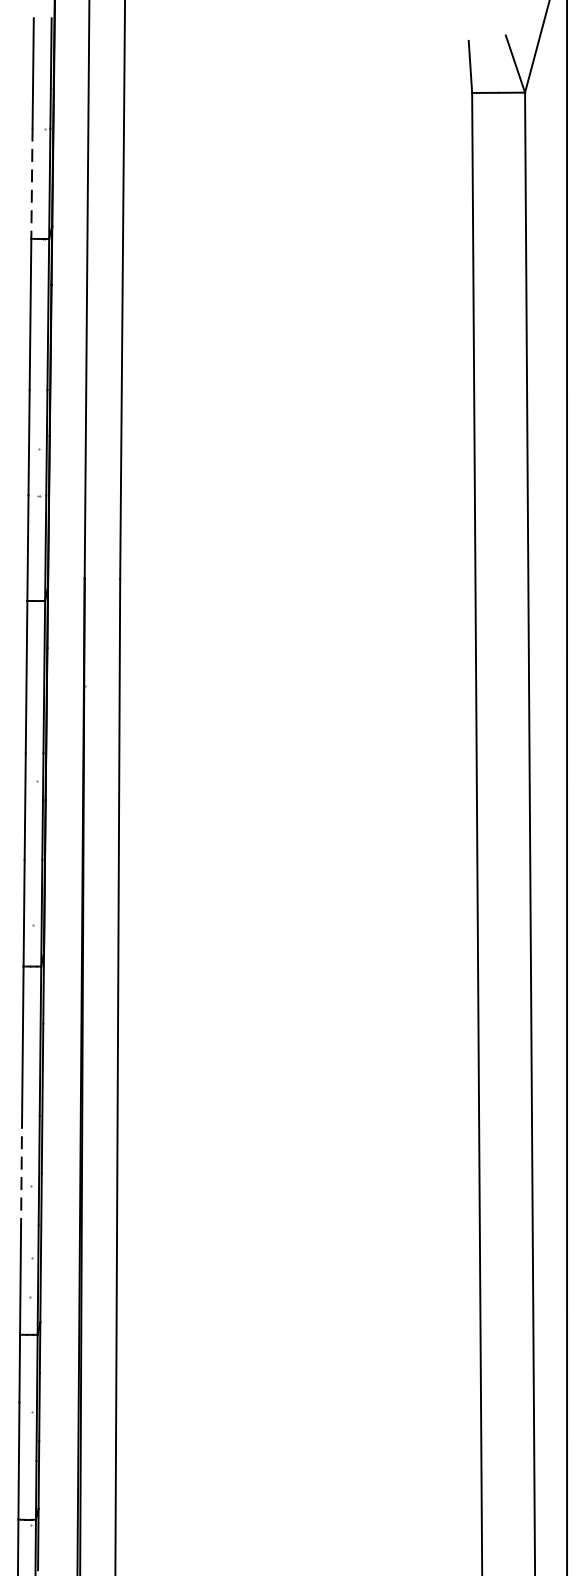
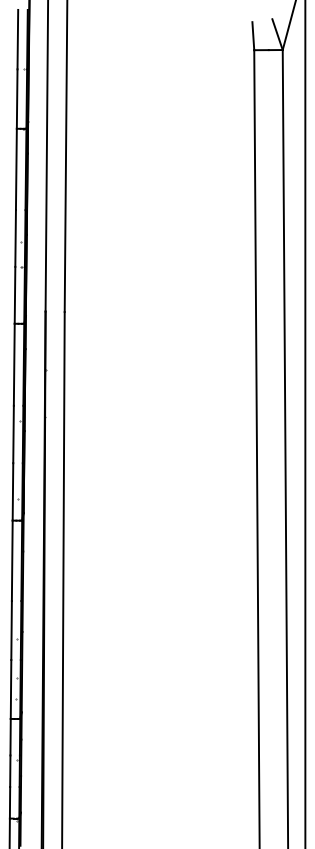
line: (32, 184) -> (17, 99), dashed -> solid
line: (21, 1172) -> (11, 631), dashed -> solid

